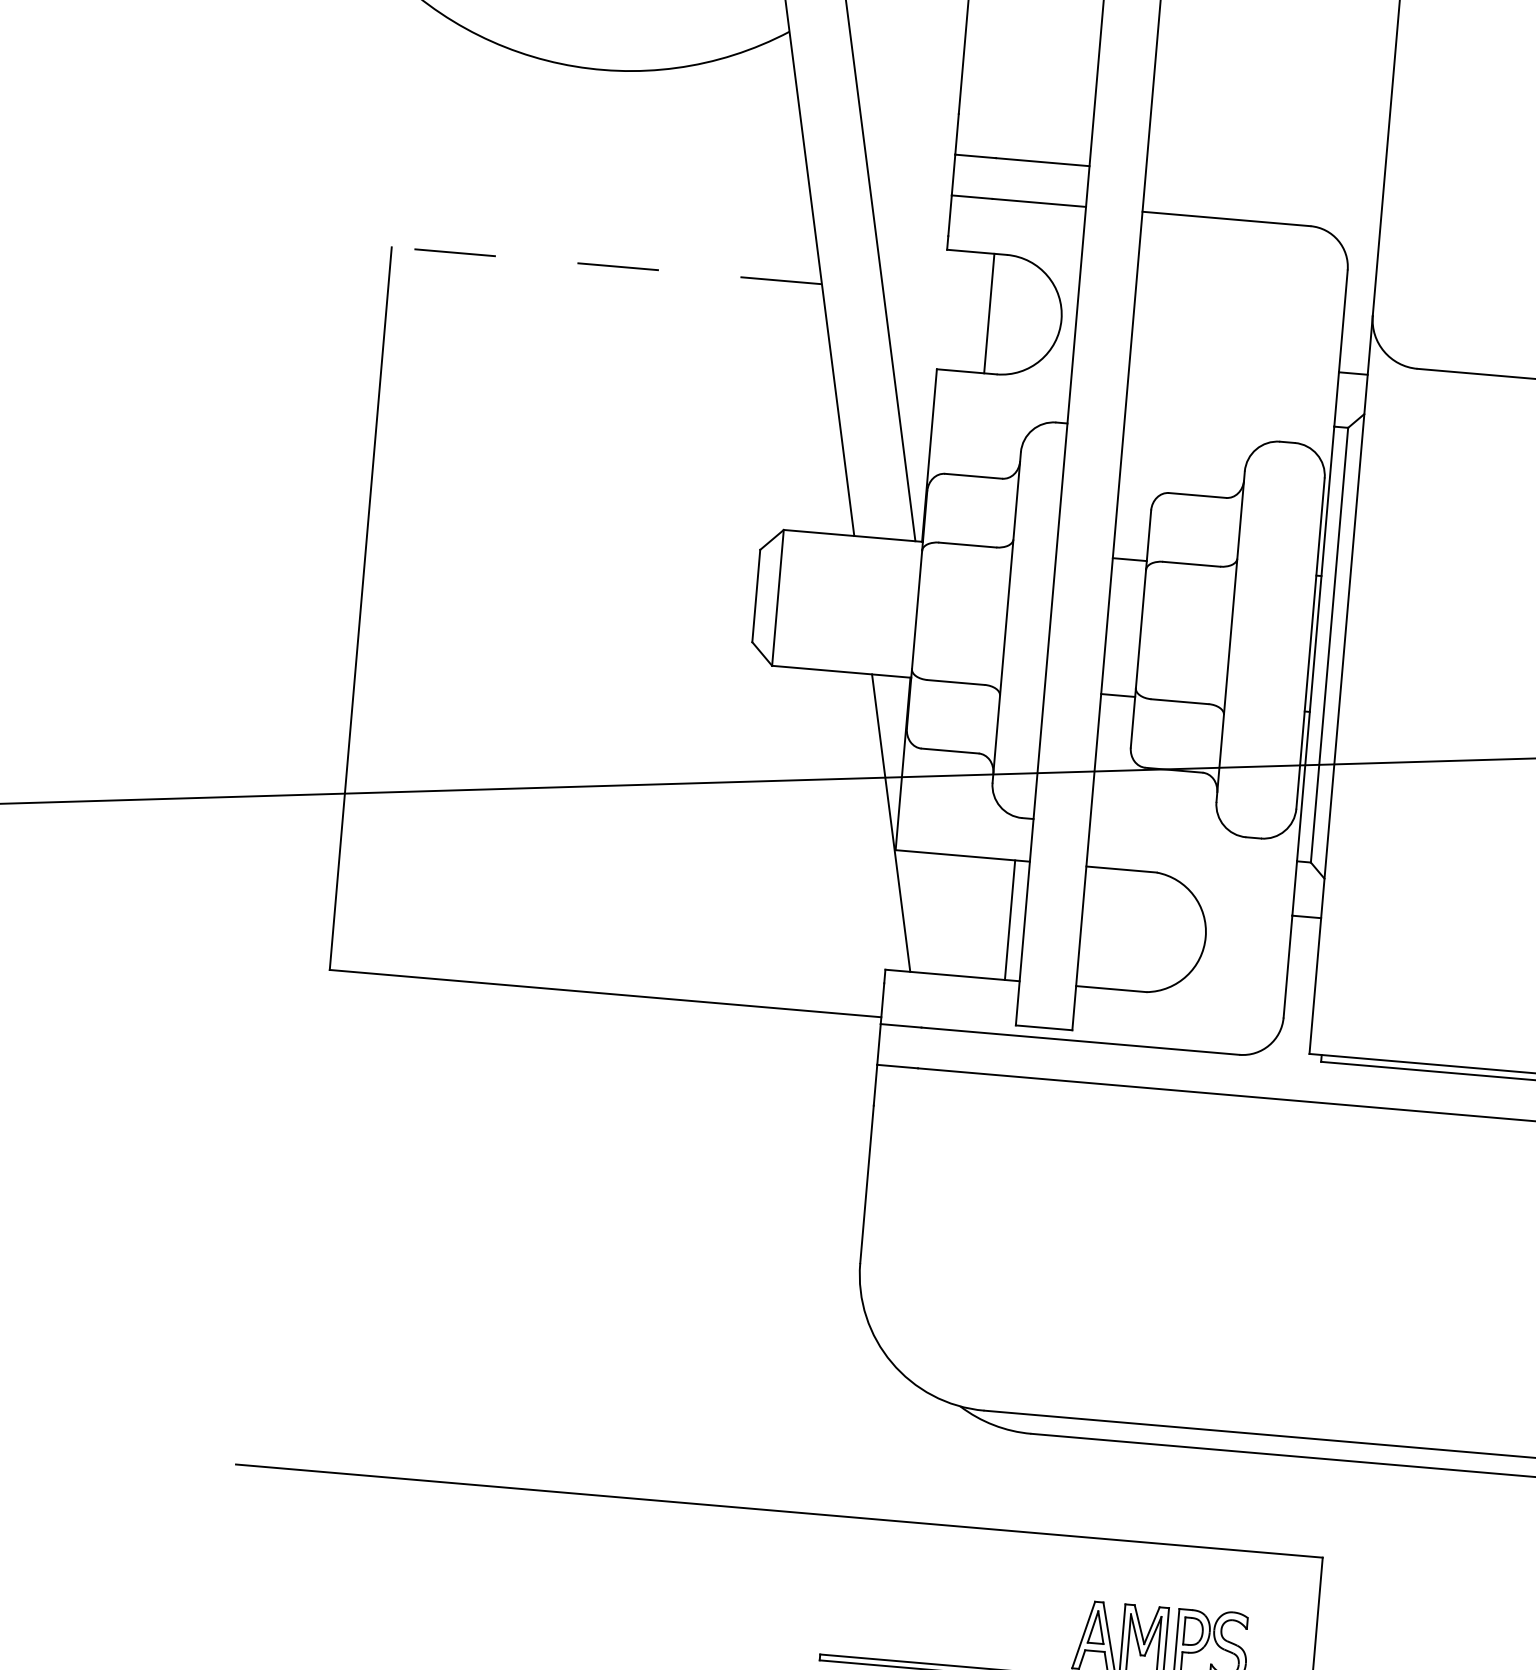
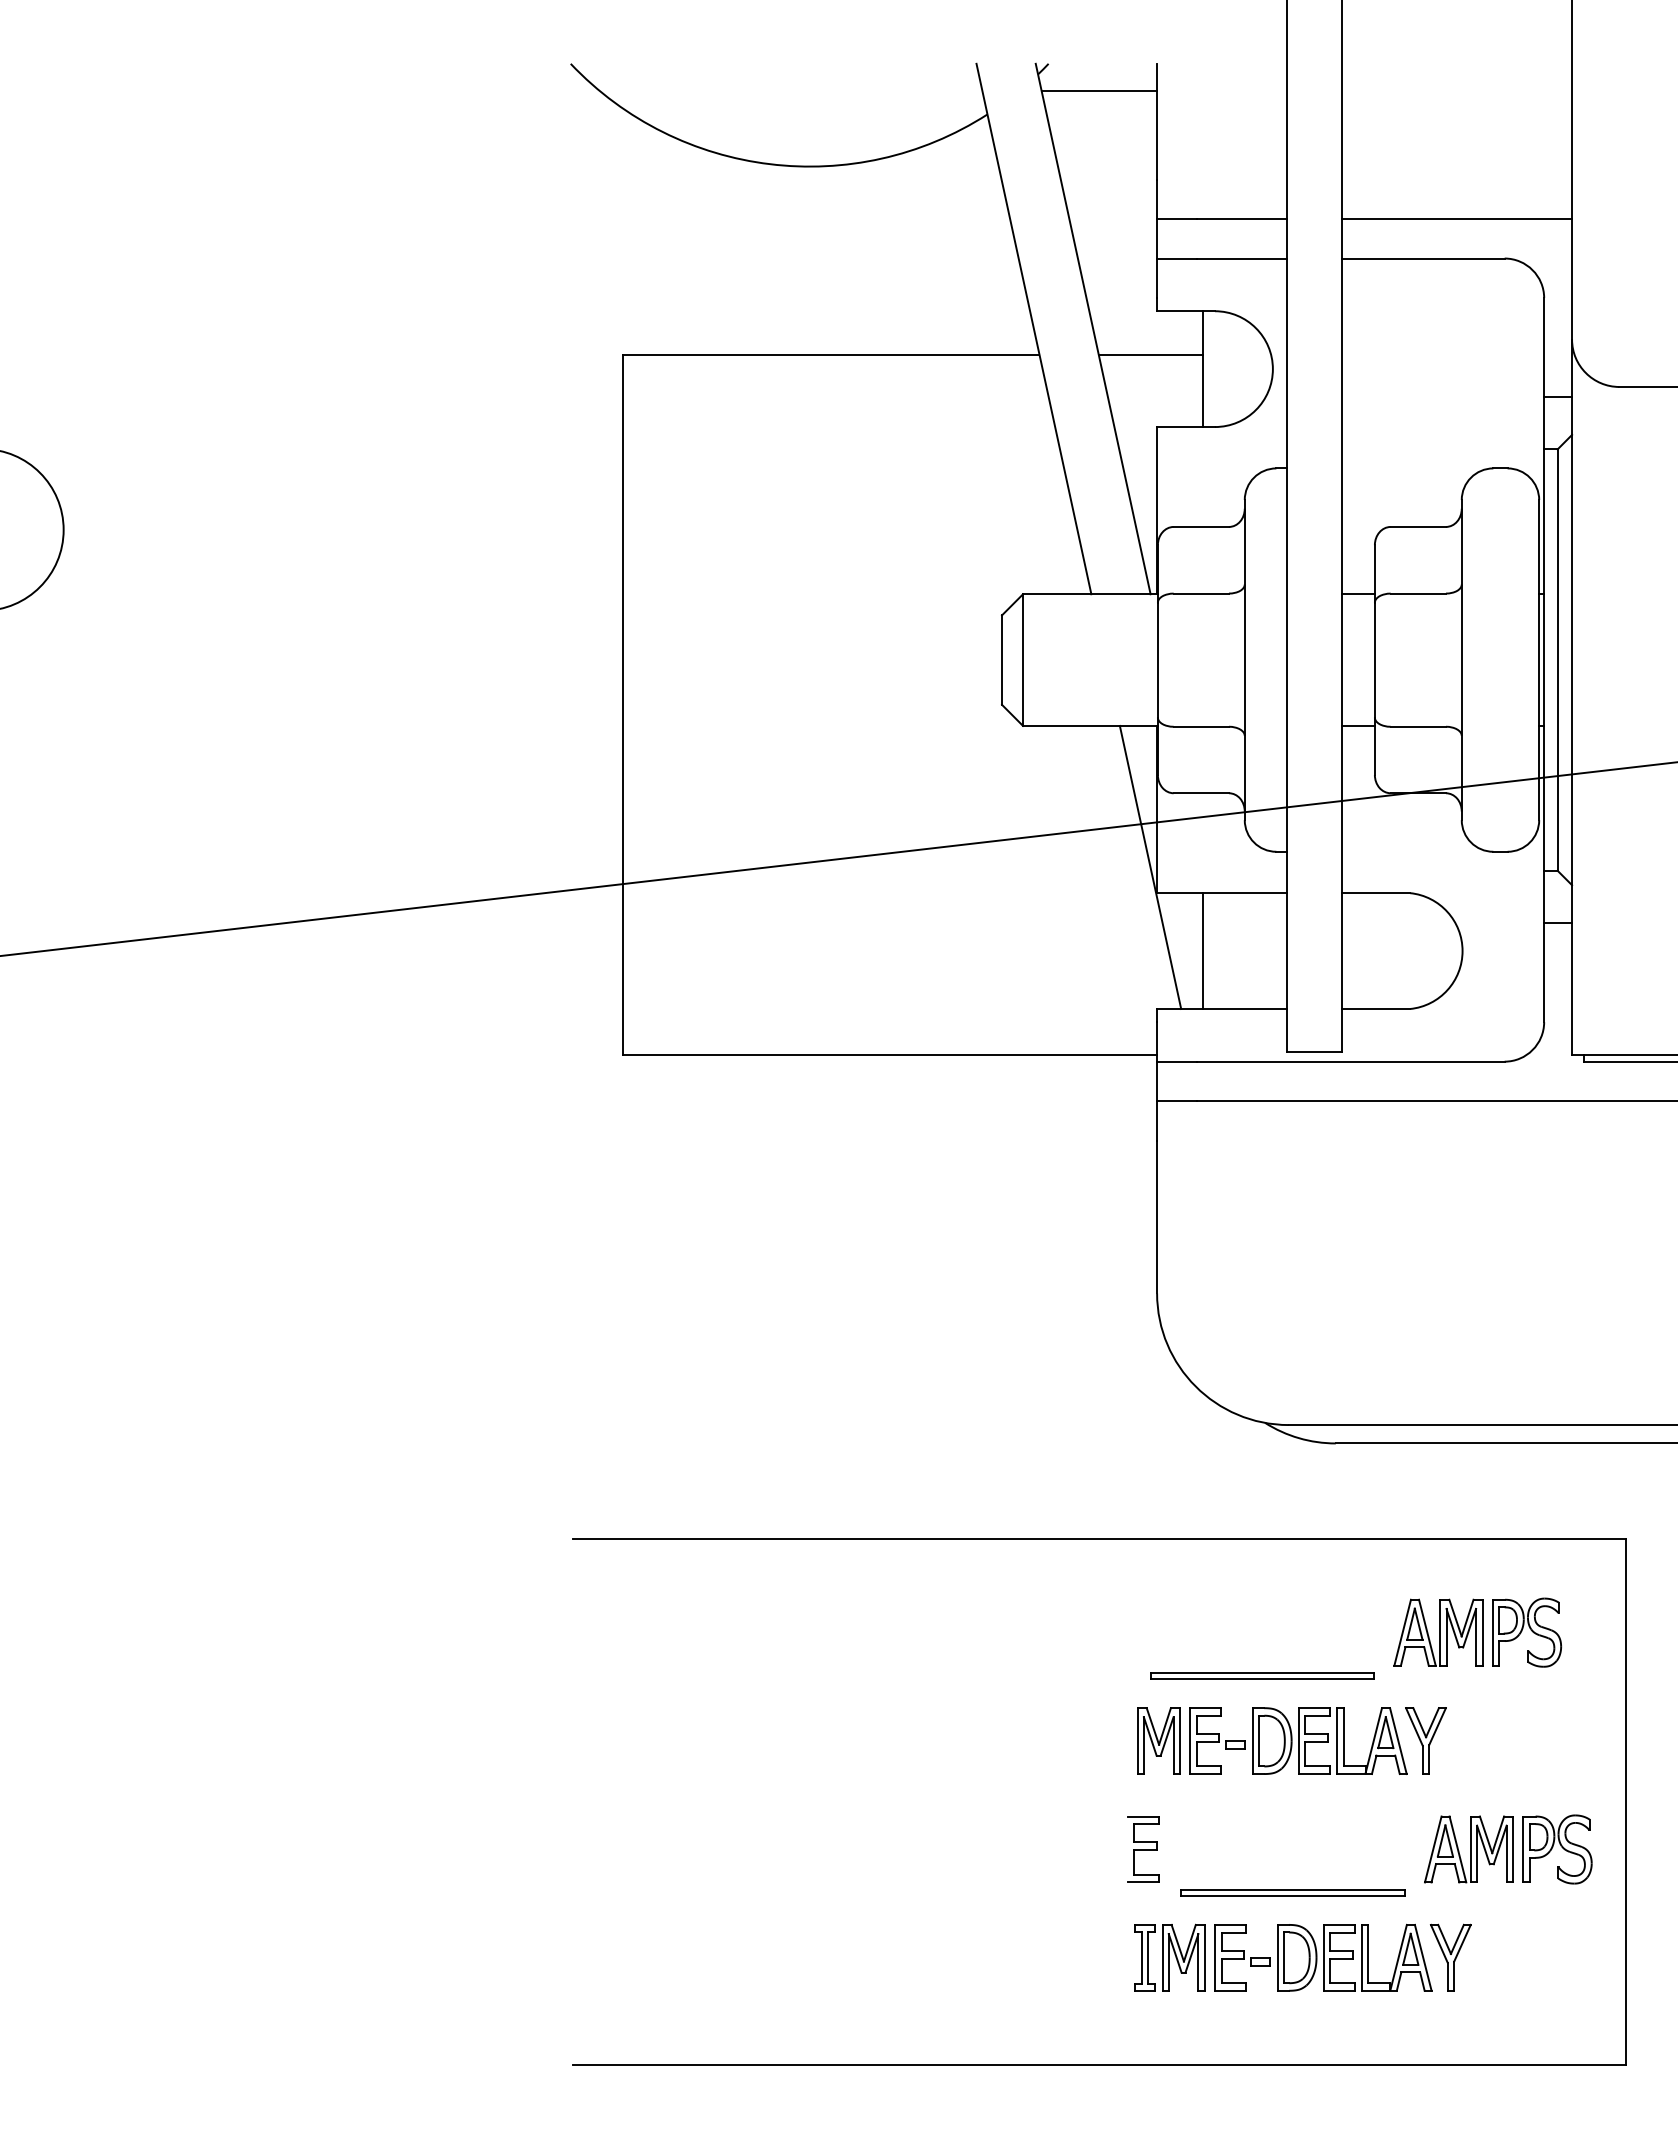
line: (907, 17) -> (1099, 91), added
line: (1264, 181) -> (1456, 219), added
line: (606, 265) -> (830, 354), dashed -> solid
line: (936, 293) -> (1150, 354), added
line: (1009, 919) -> (1202, 950), moved

